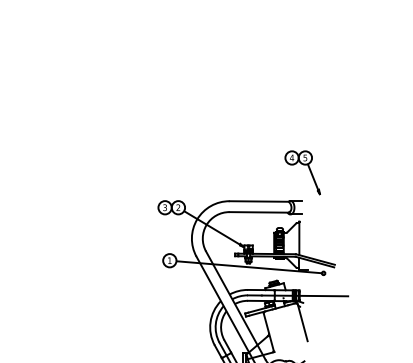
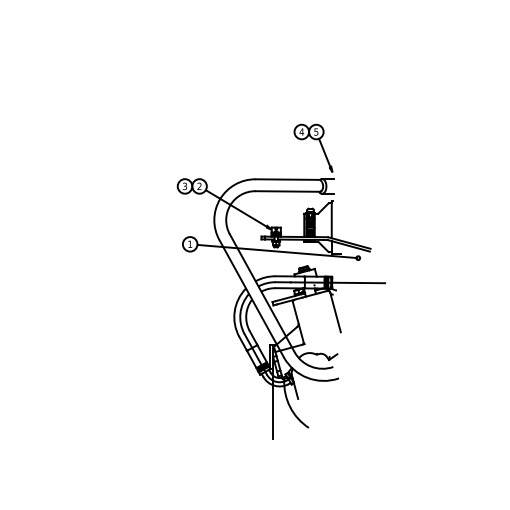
part: (304, 165) -> (315, 140), moved

